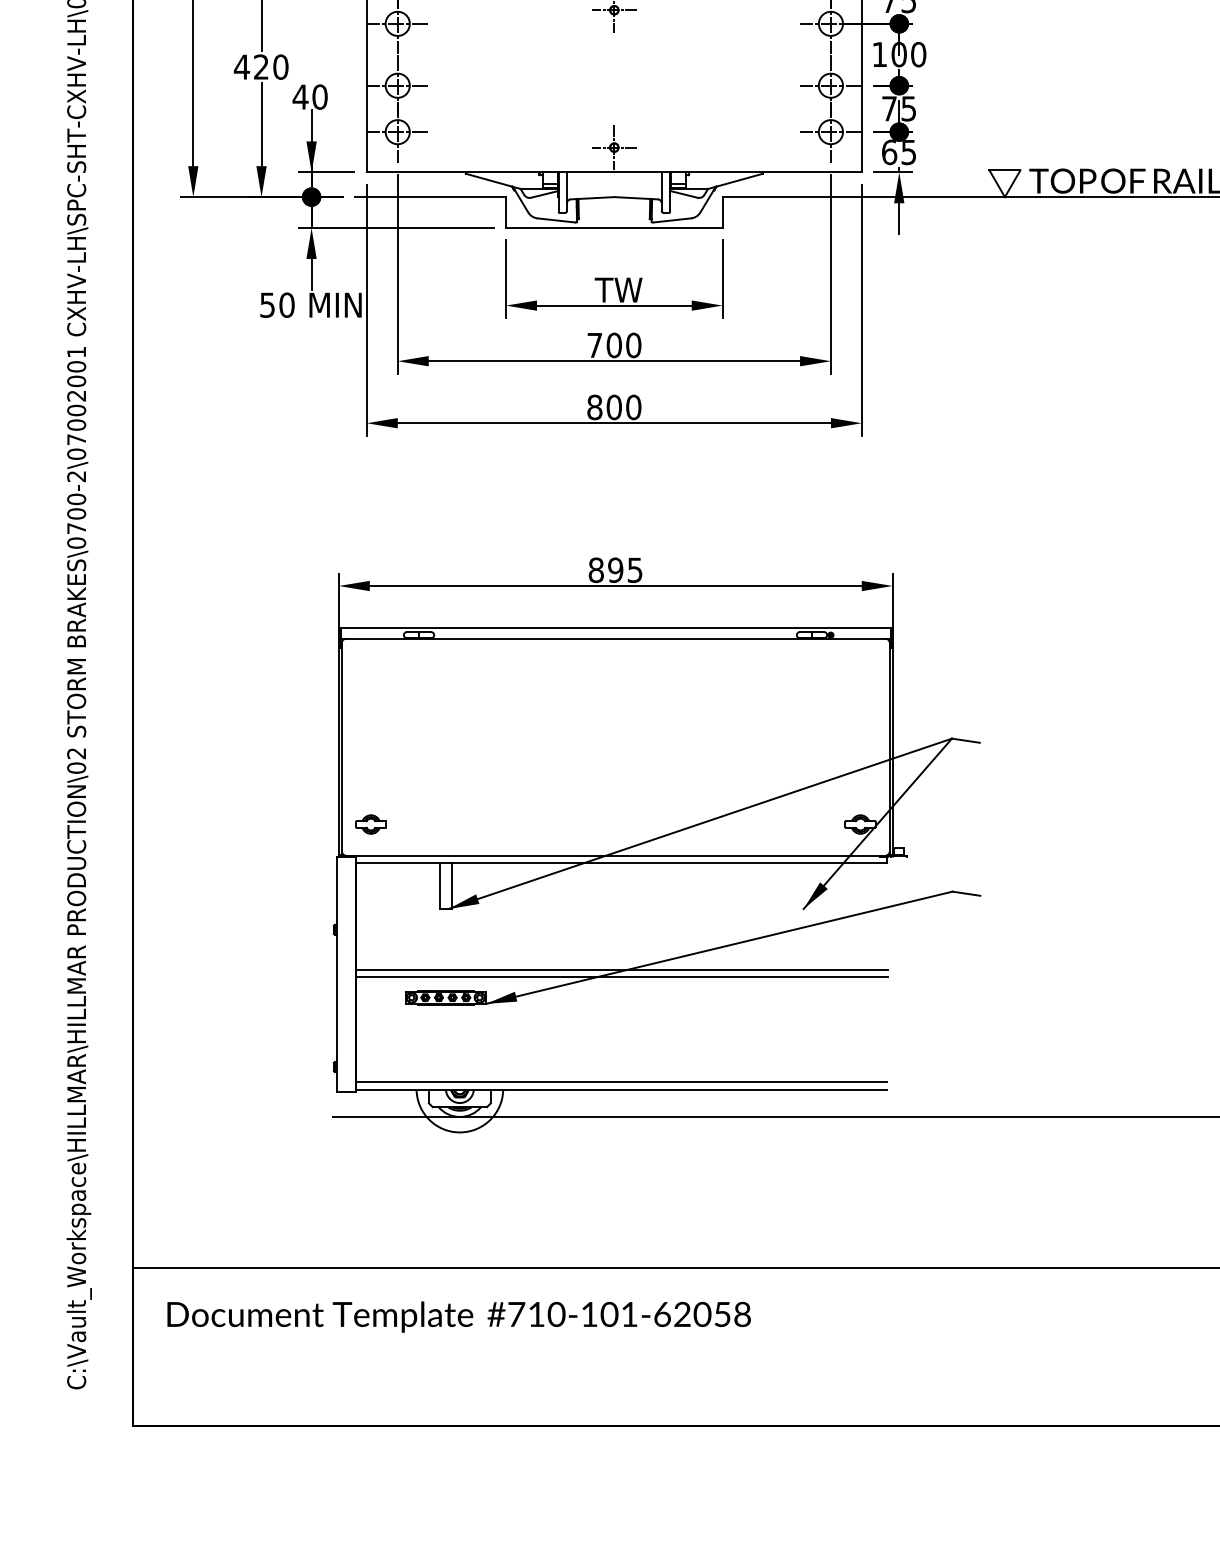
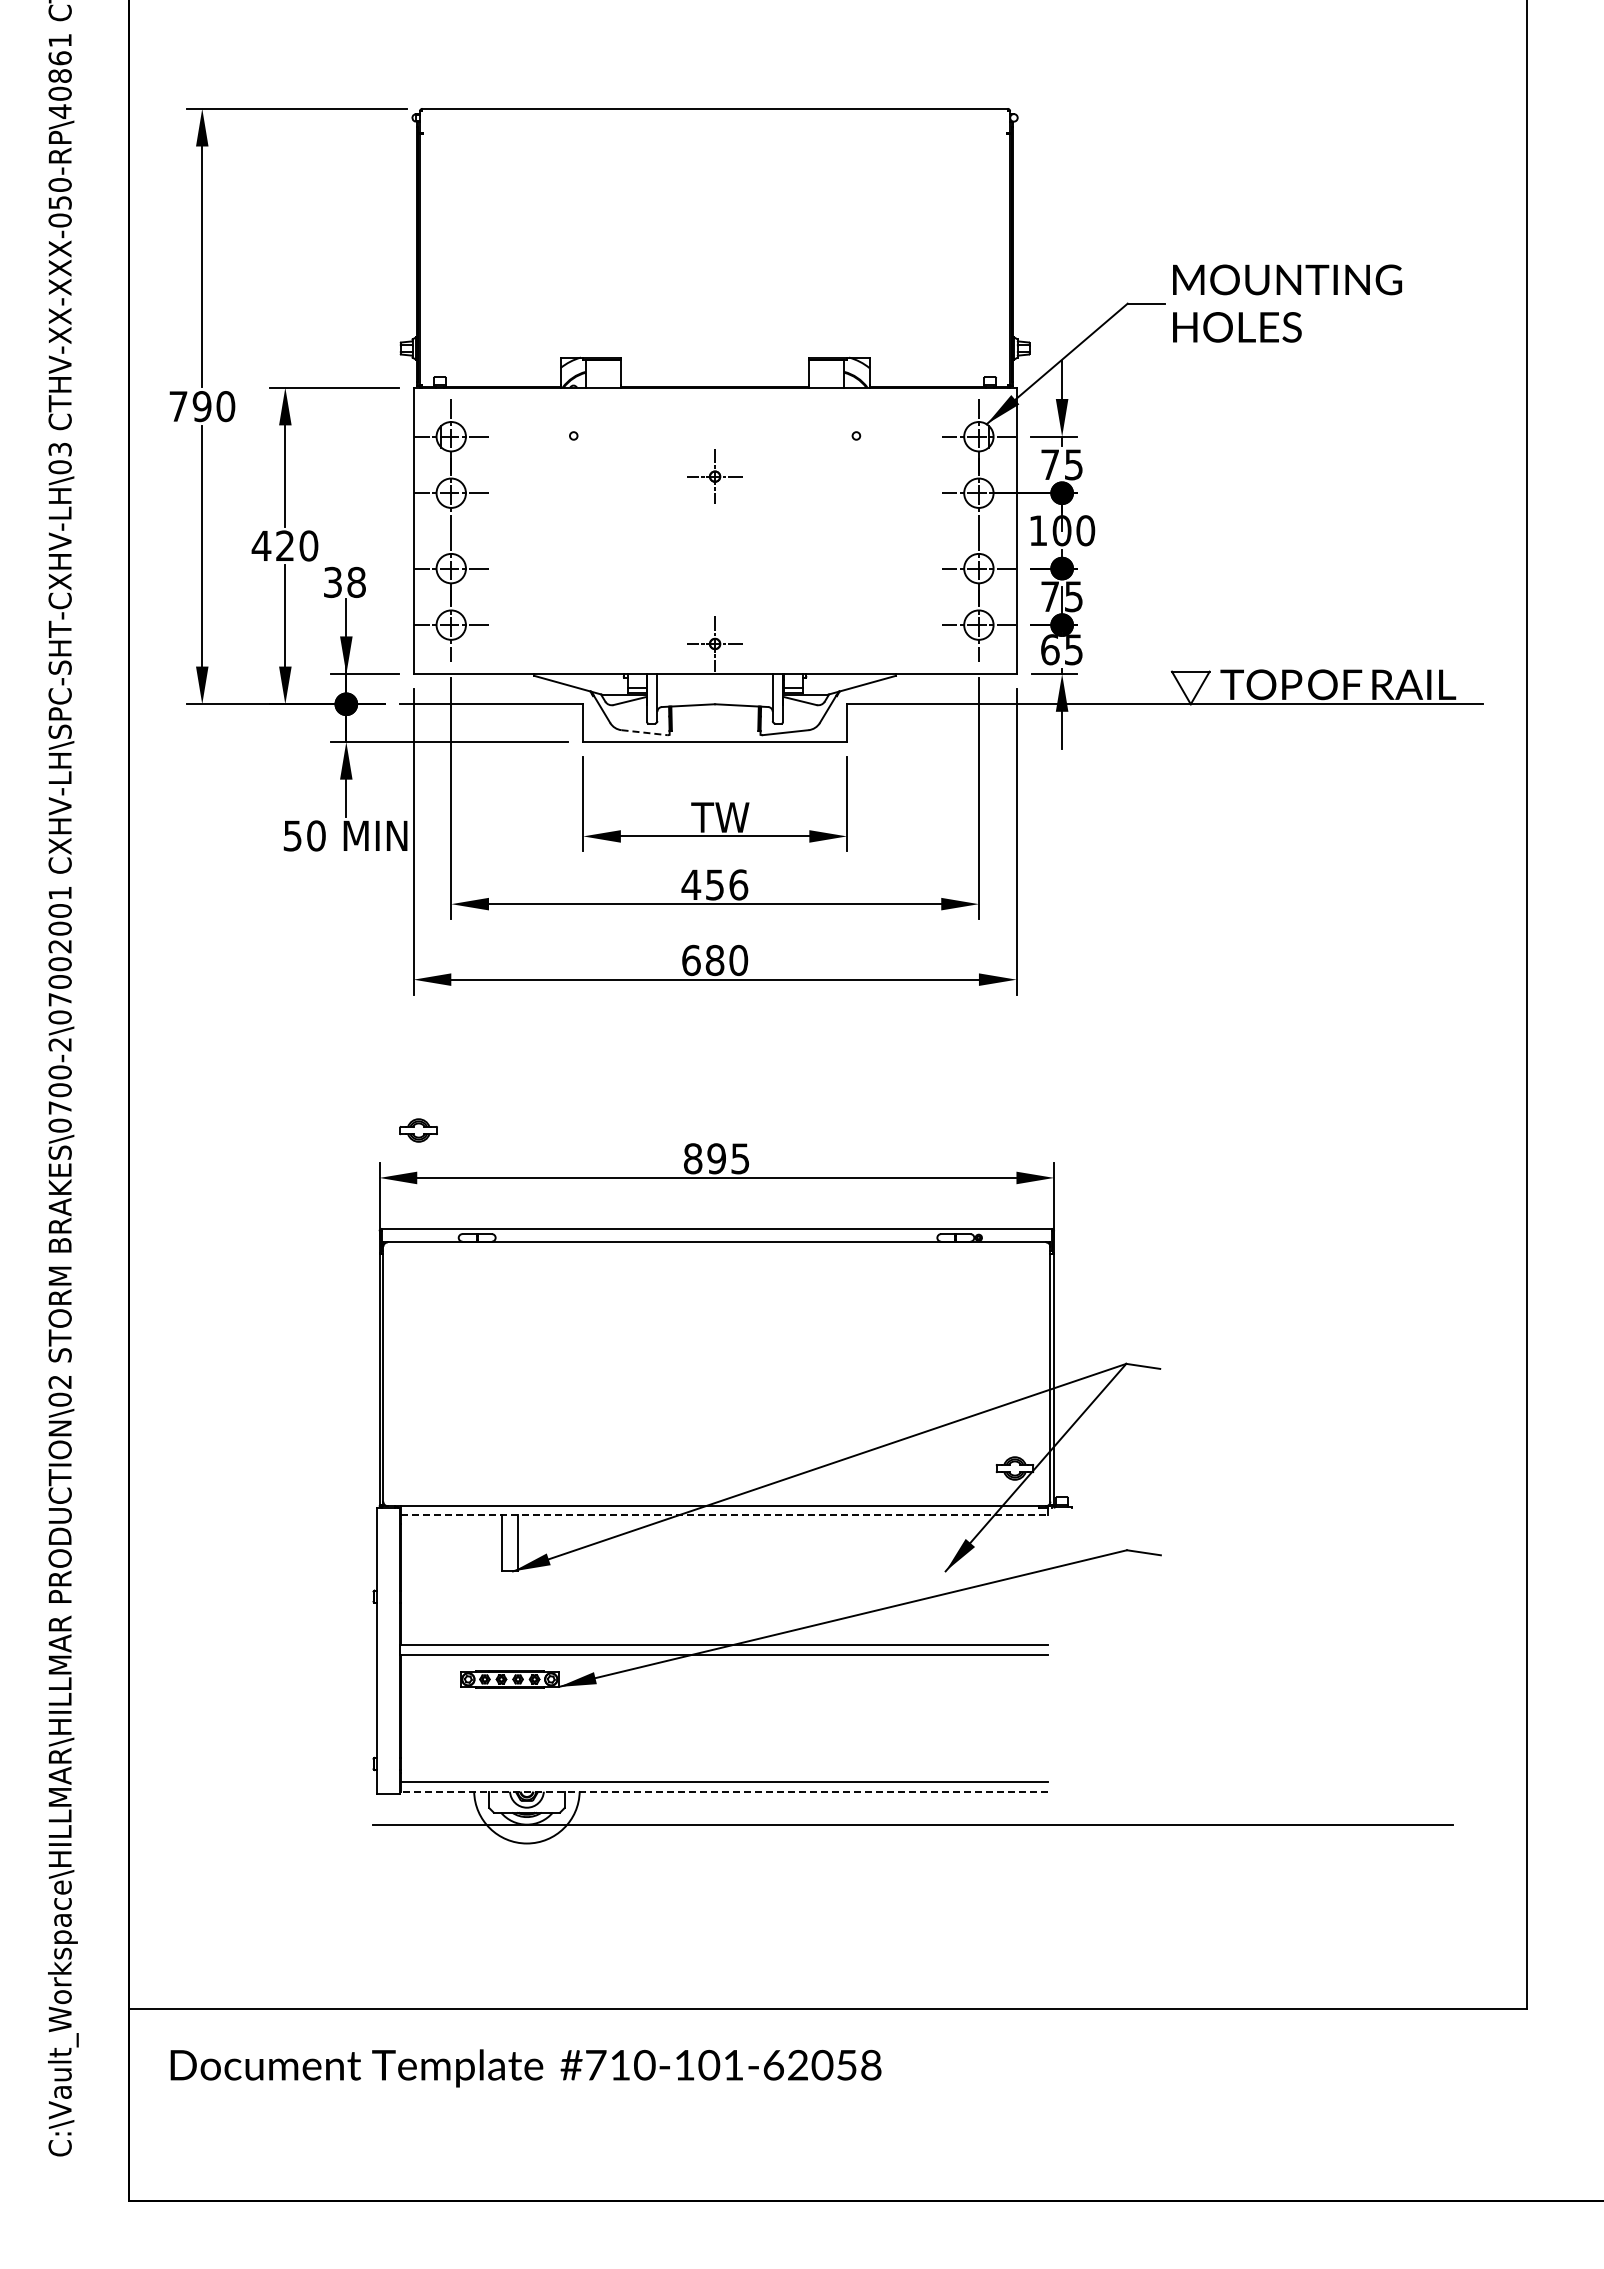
text: (310, 97) -> (344, 582), 40 -> 38
line: (556, 220) -> (644, 732), solid -> dashed
text: (613, 345) -> (714, 884), 700 -> 456
text: (604, 406) -> (703, 959), 800 -> 680
part: (370, 824) -> (418, 1130), moved
line: (622, 862) -> (724, 1514), solid -> dashed
line: (622, 1089) -> (724, 1791), solid -> dashed

